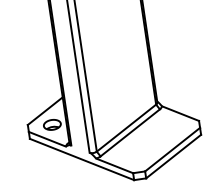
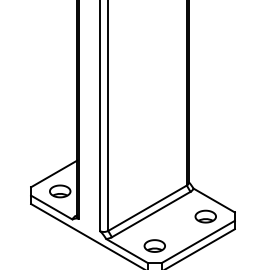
part: (175, 127) -> (205, 216), added
part: (136, 158) -> (154, 245), added

